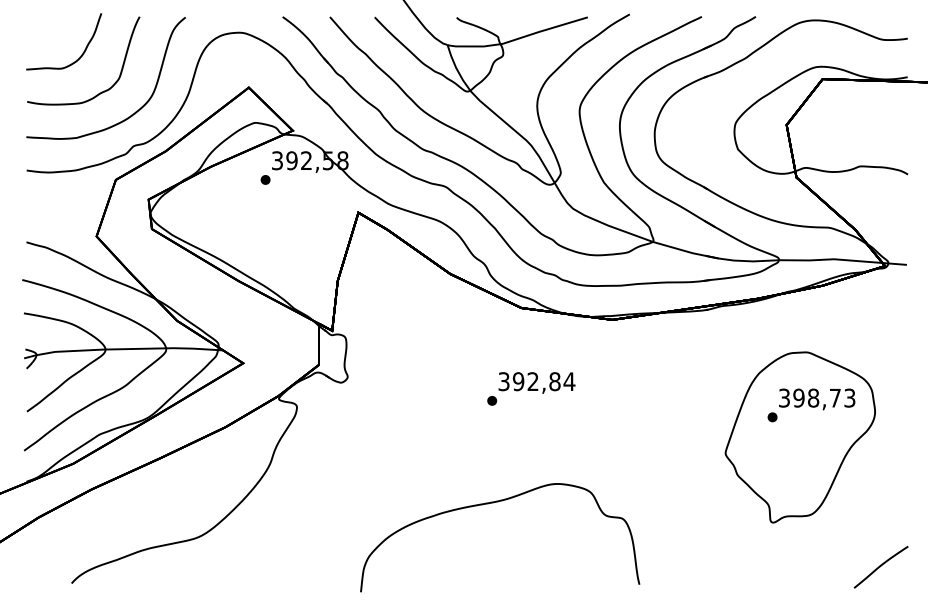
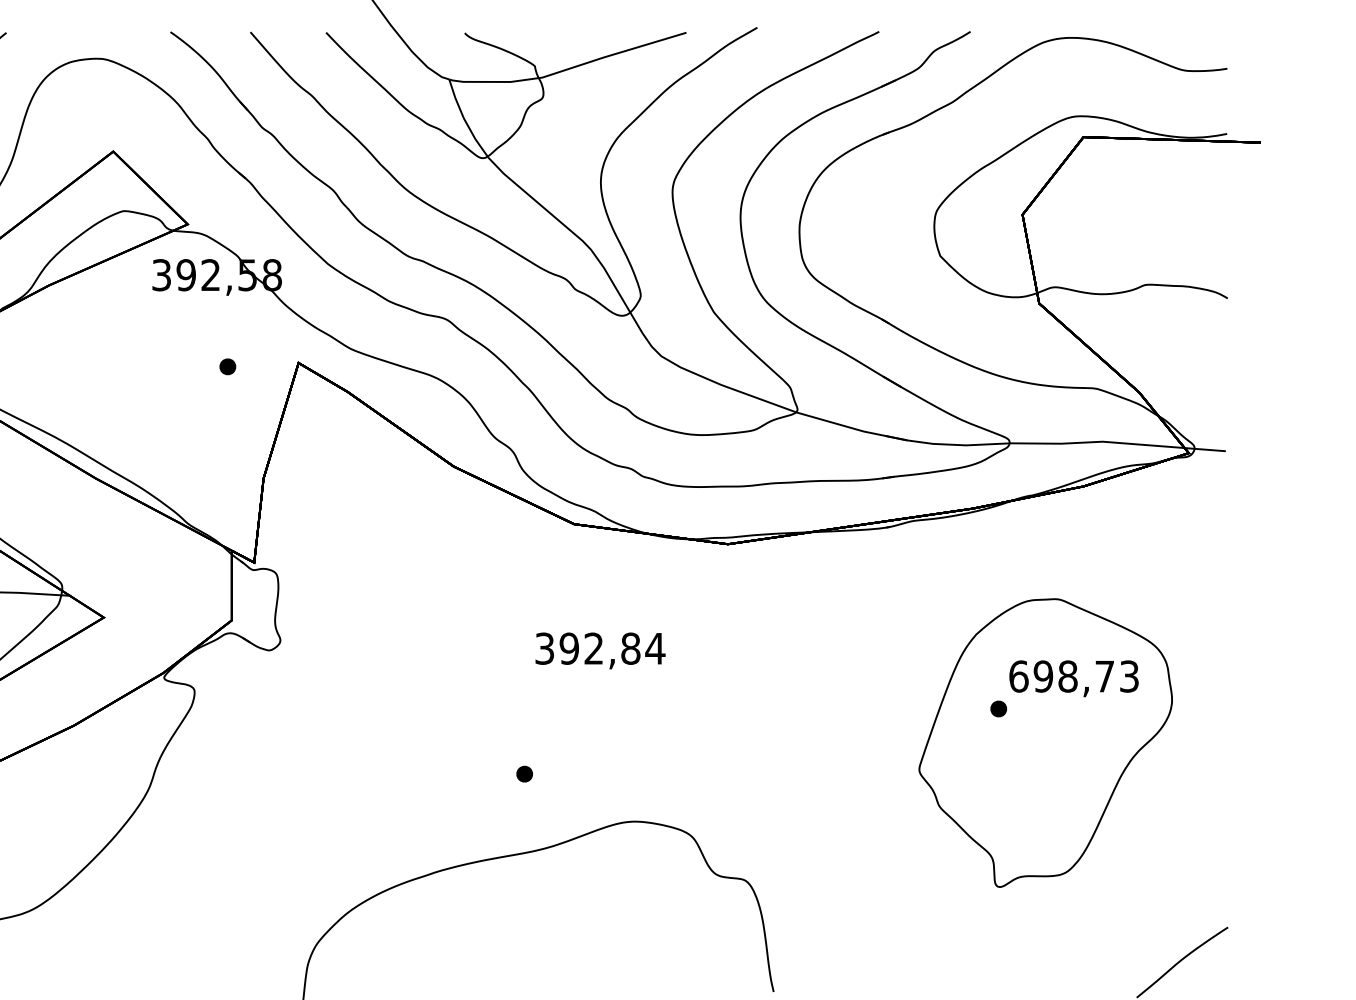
part: (265, 179) -> (227, 366), moved
text: (784, 397) -> (1018, 675), 398,73 -> 698,73
part: (492, 400) -> (525, 773), moved

